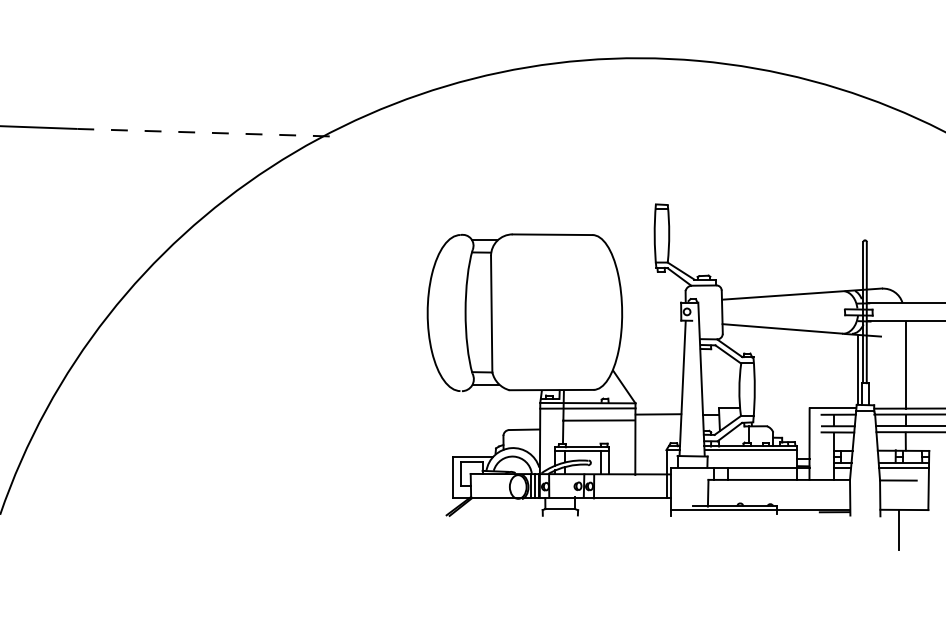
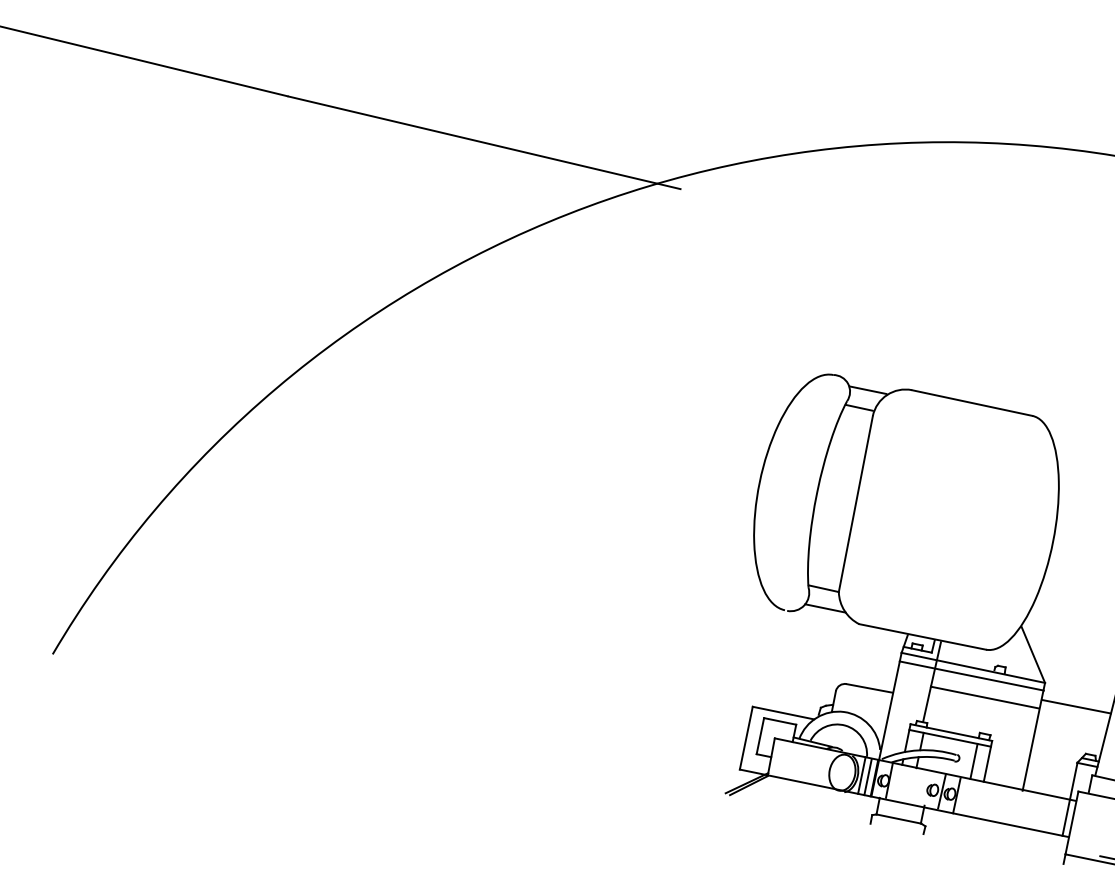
line: (208, 132) -> (485, 142), dashed -> solid

